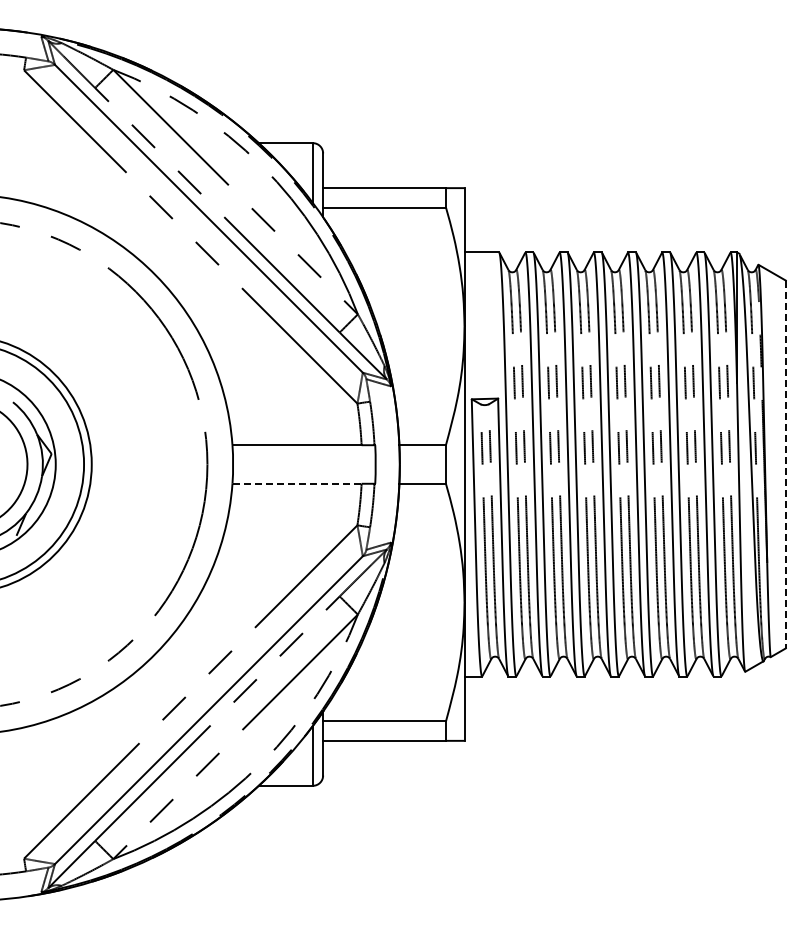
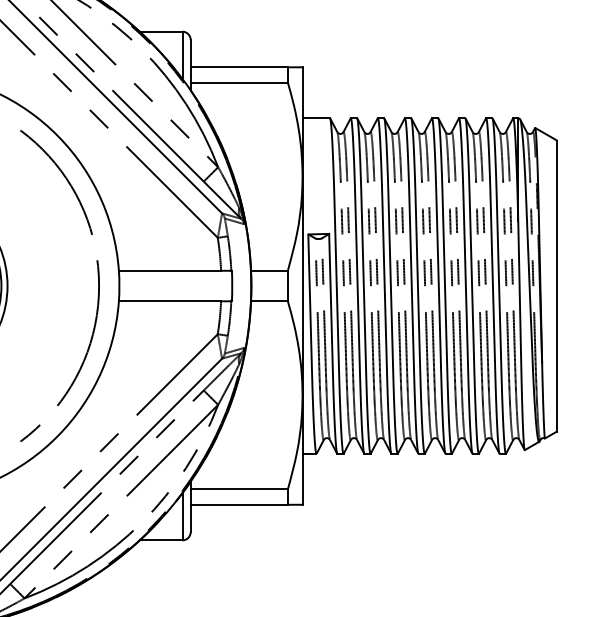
line: (785, 464) -> (556, 286), dashed -> solid
line: (297, 483) -> (170, 301), dashed -> solid

